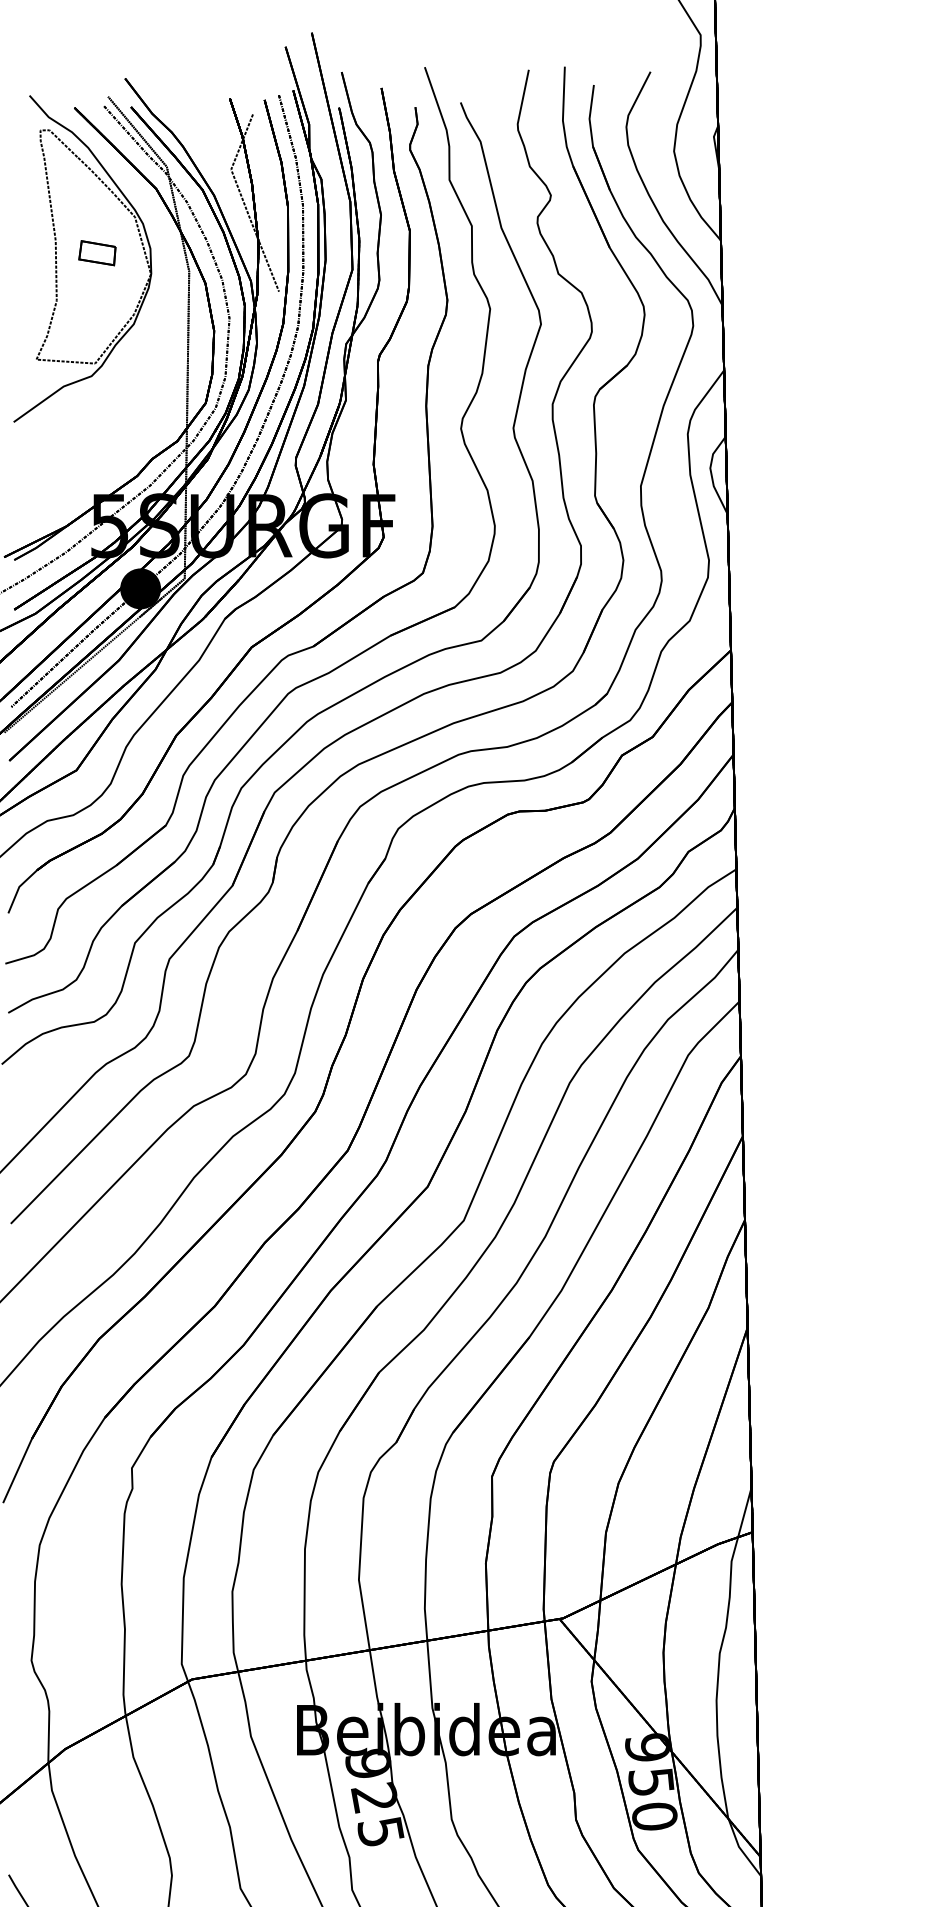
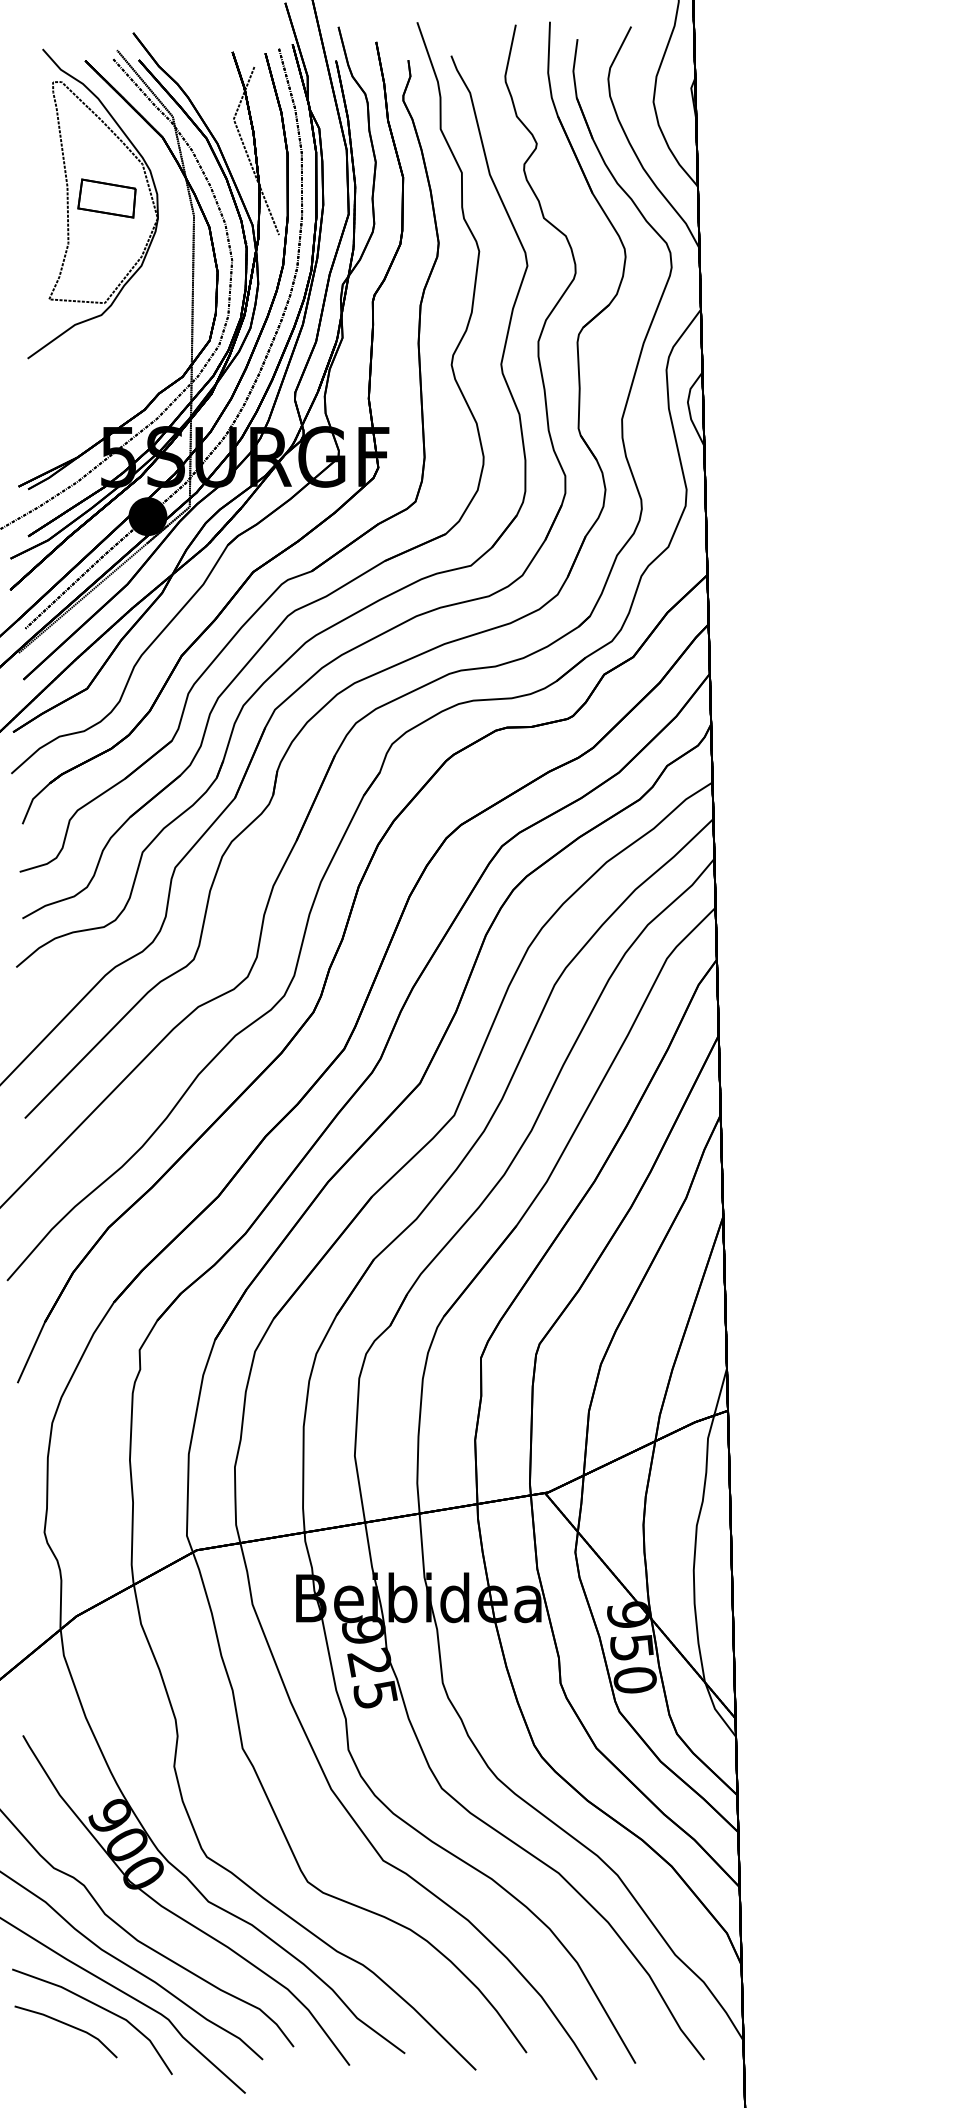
part: (96, 253) -> (106, 198), size x1.67

